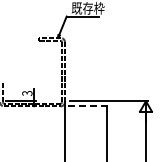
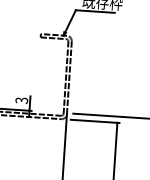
line: (88, 106) -> (95, 121), dashed -> solid

